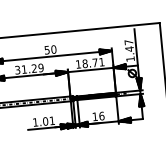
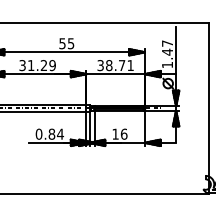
text: (53, 49) -> (70, 43), 50 -> 55
text: (78, 64) -> (100, 65), 18.71 -> 38.71
text: (43, 121) -> (49, 133), 1.01 -> 0.84

